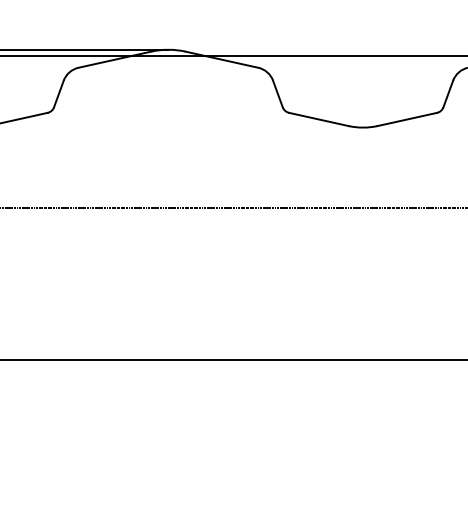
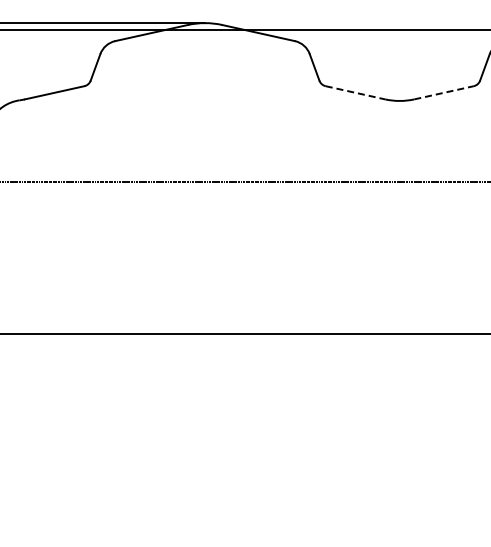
line: (318, 119) -> (355, 92), solid -> dashed
line: (407, 119) -> (444, 92), solid -> dashed

